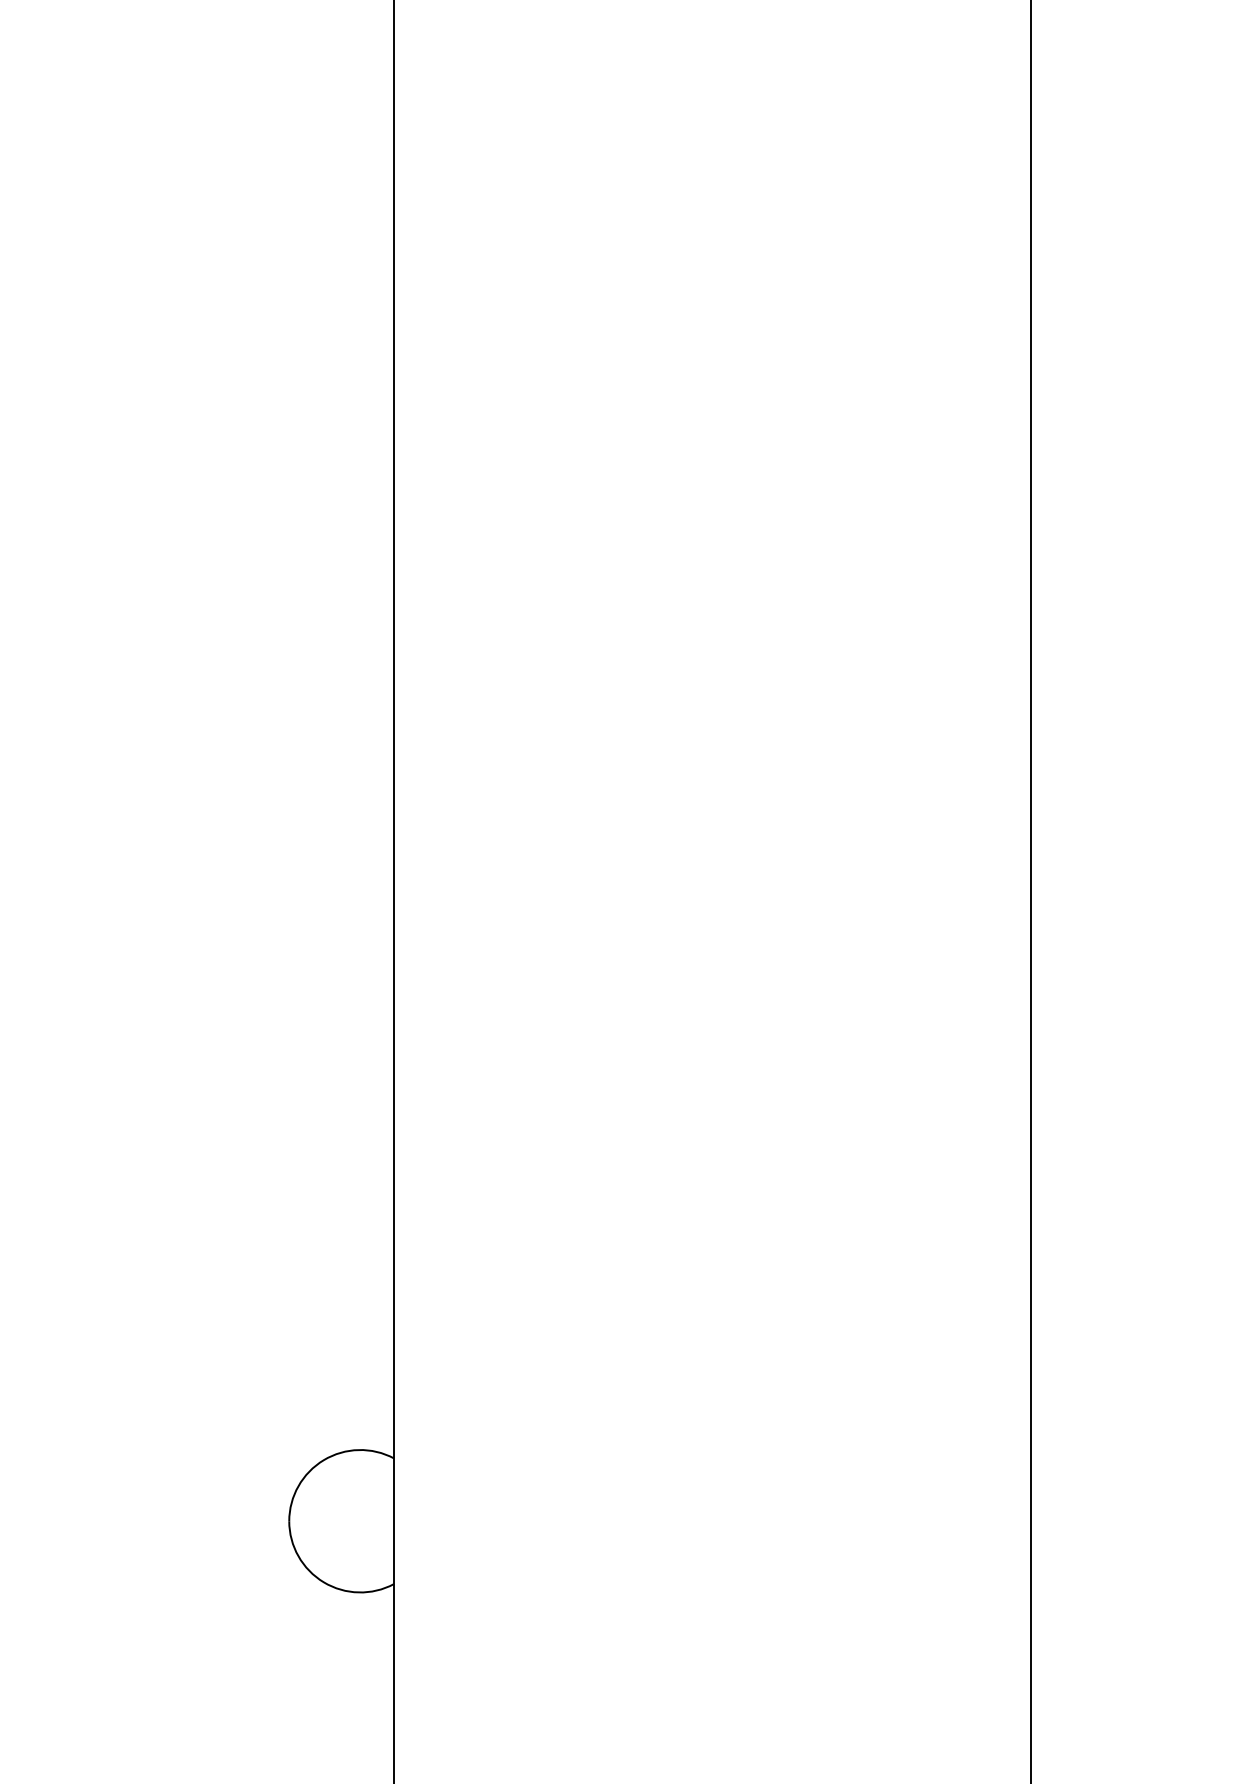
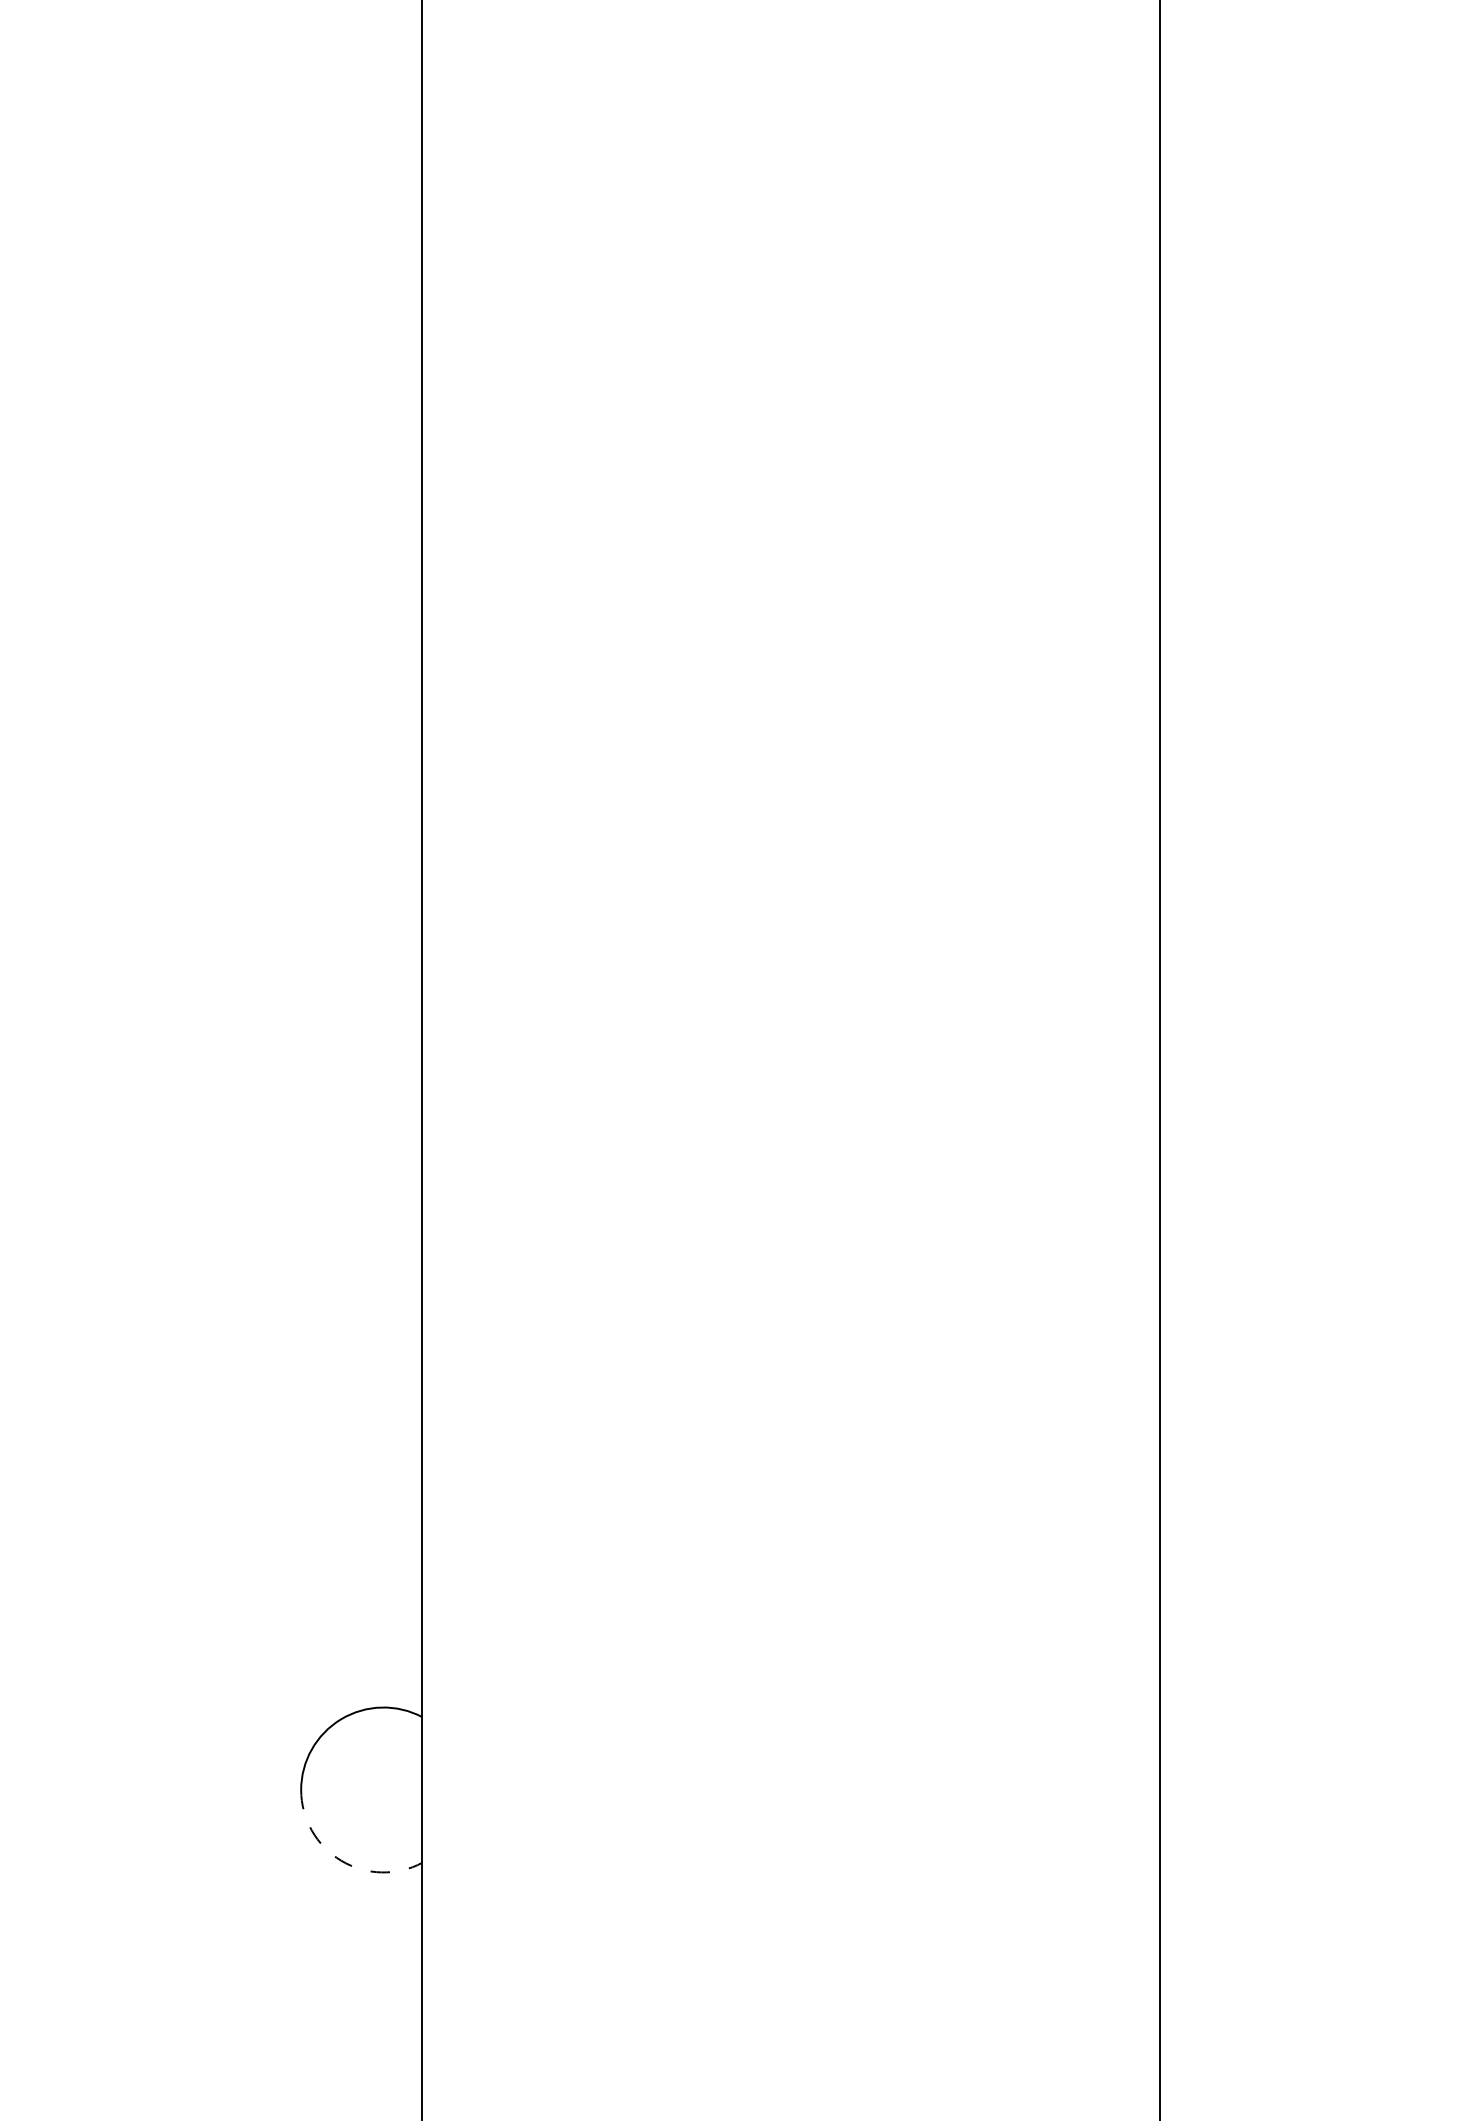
arc: (324, 1582) -> (341, 1860), solid -> dashed

